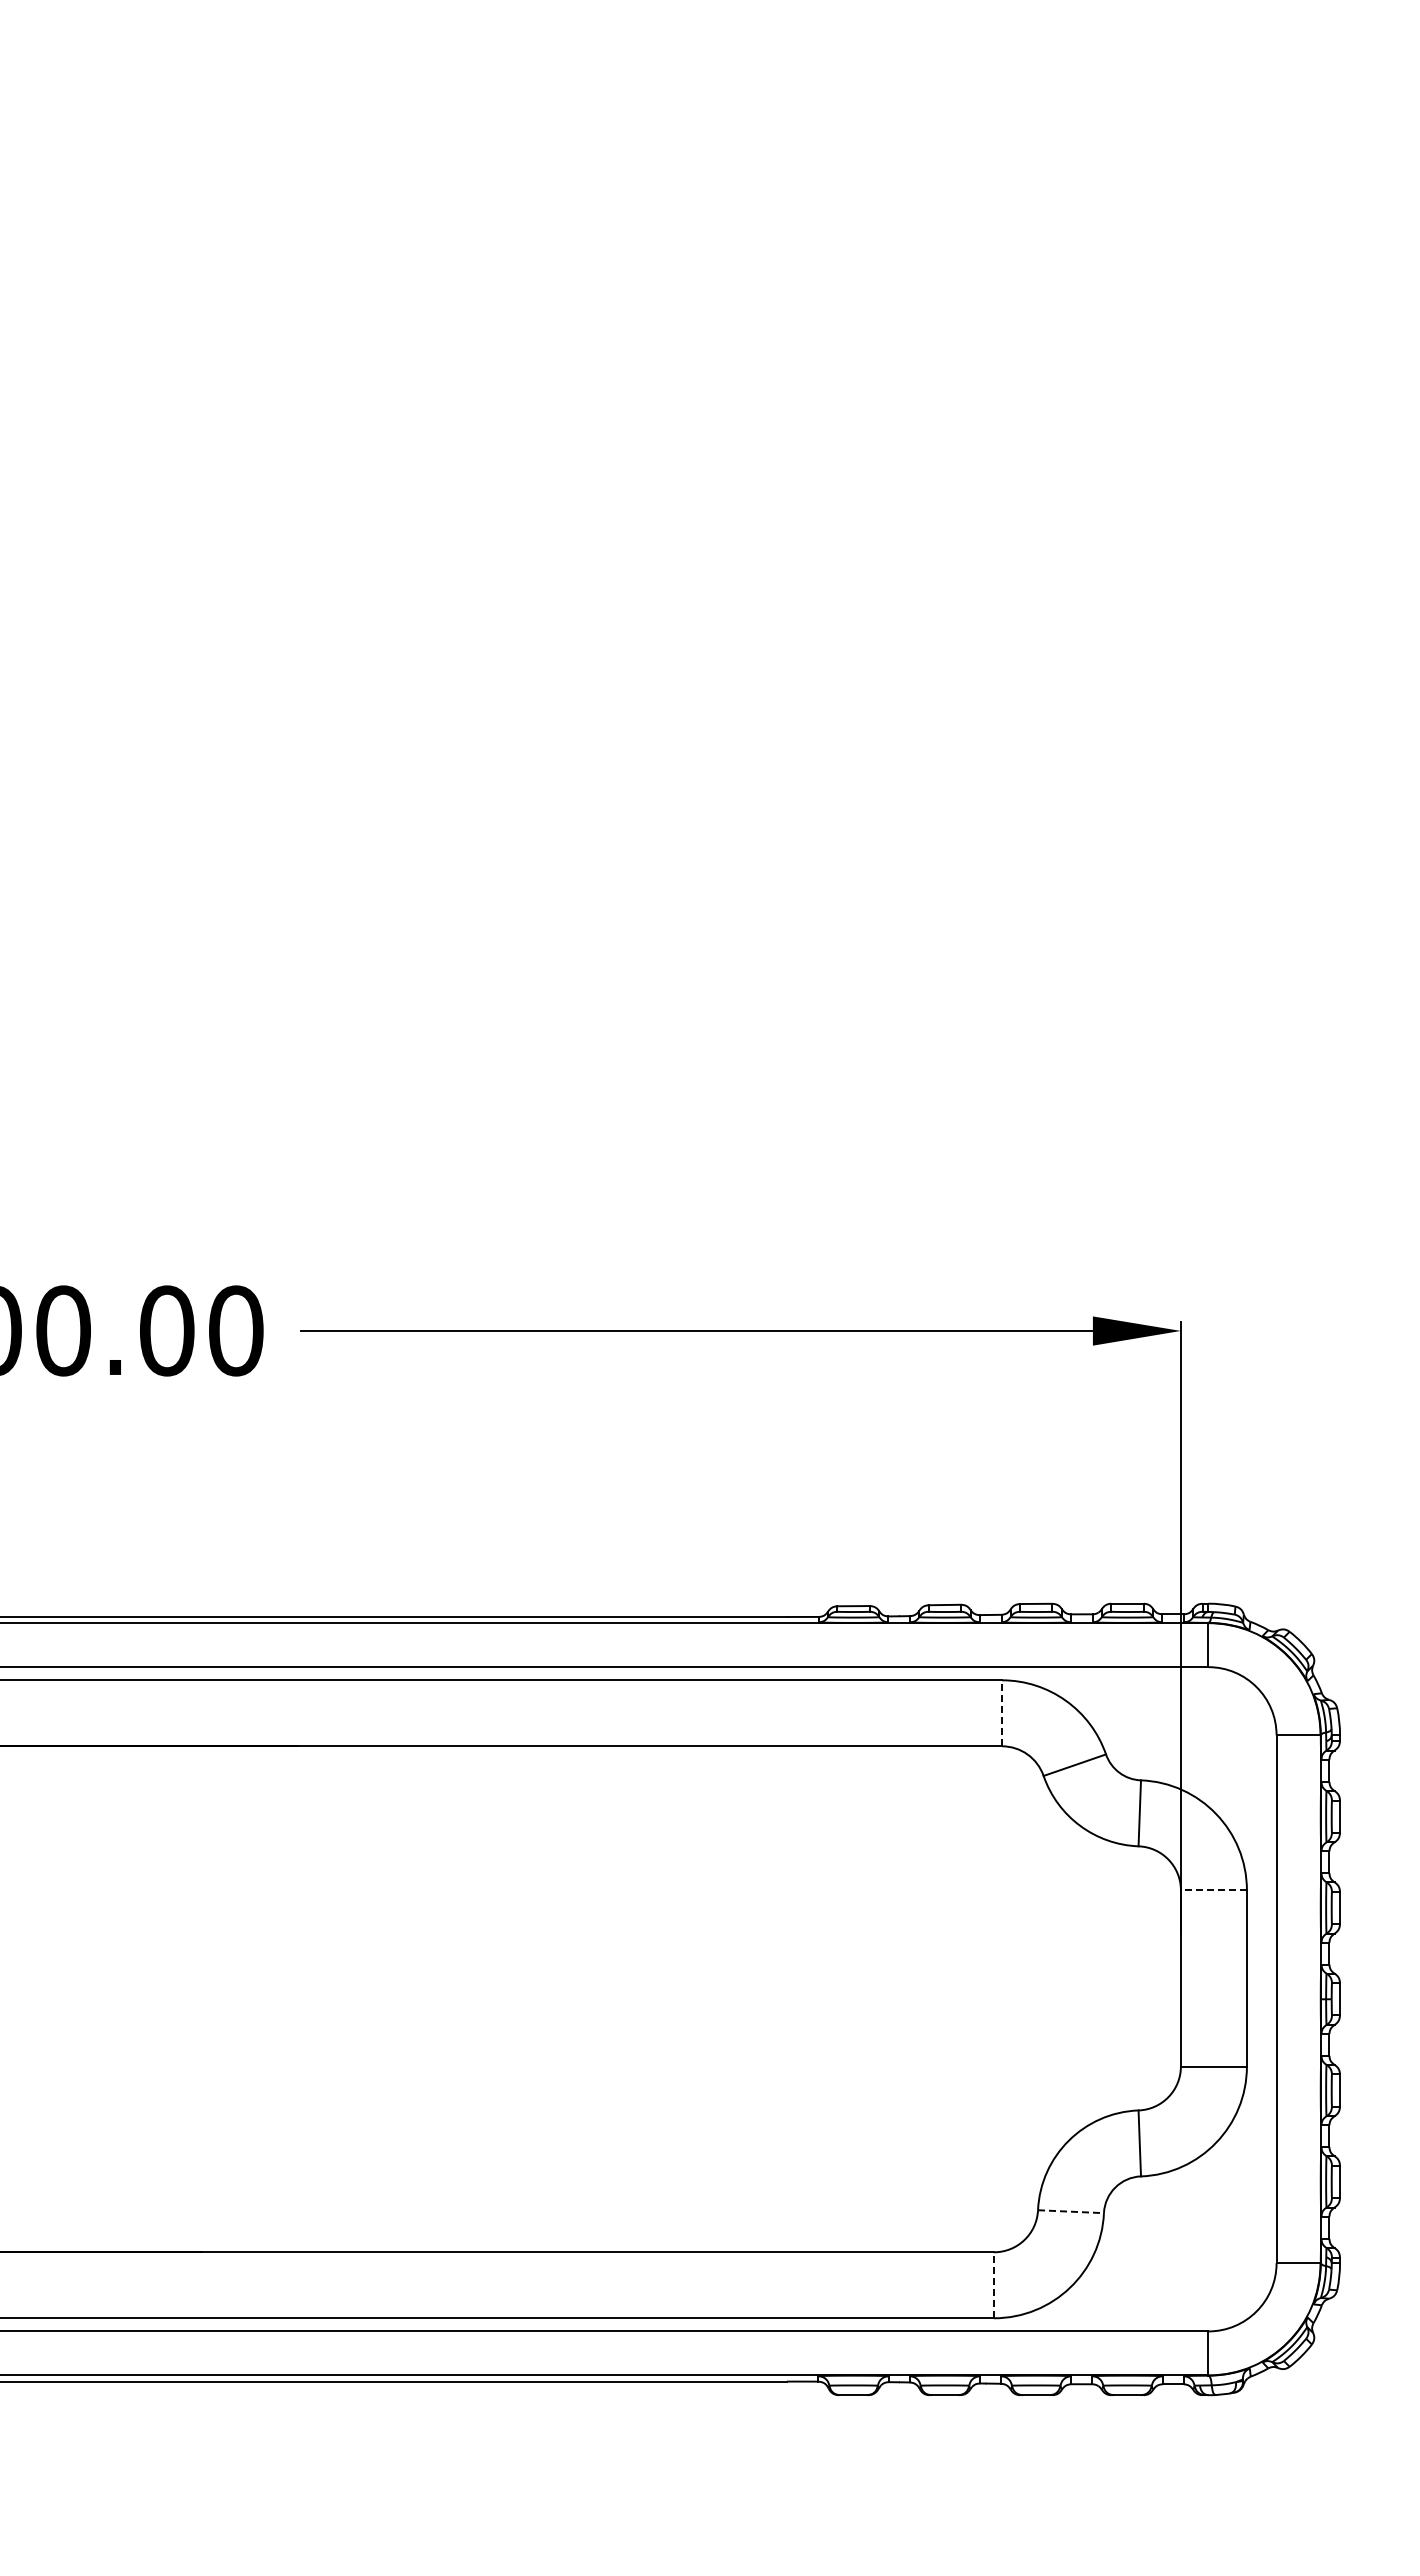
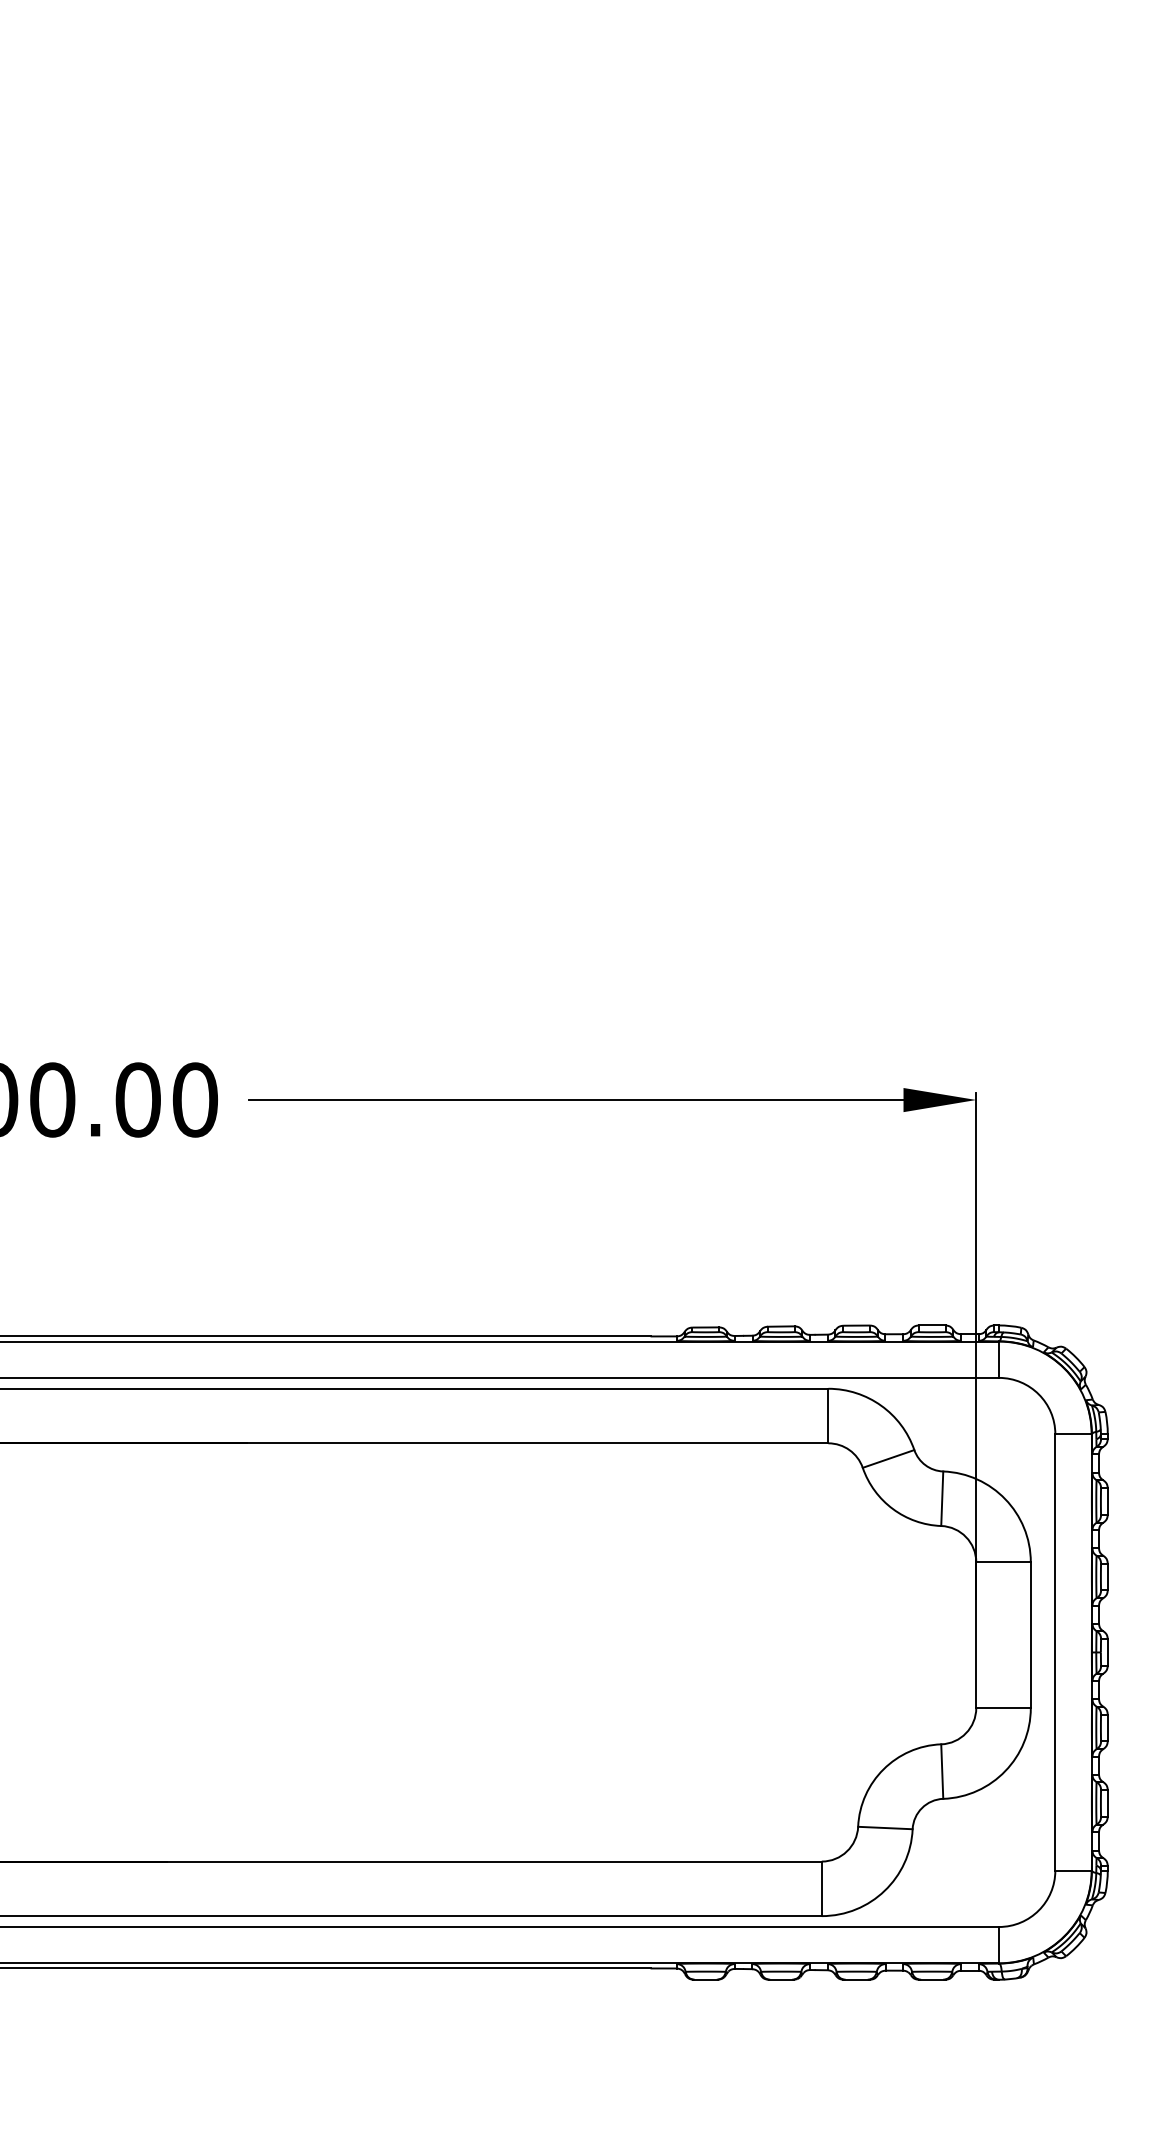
line: (1002, 1713) -> (828, 1416), dashed -> solid
line: (1213, 1890) -> (1003, 1562), dashed -> solid
line: (1070, 2211) -> (884, 1827), dashed -> solid
line: (994, 2285) -> (822, 1889), dashed -> solid

